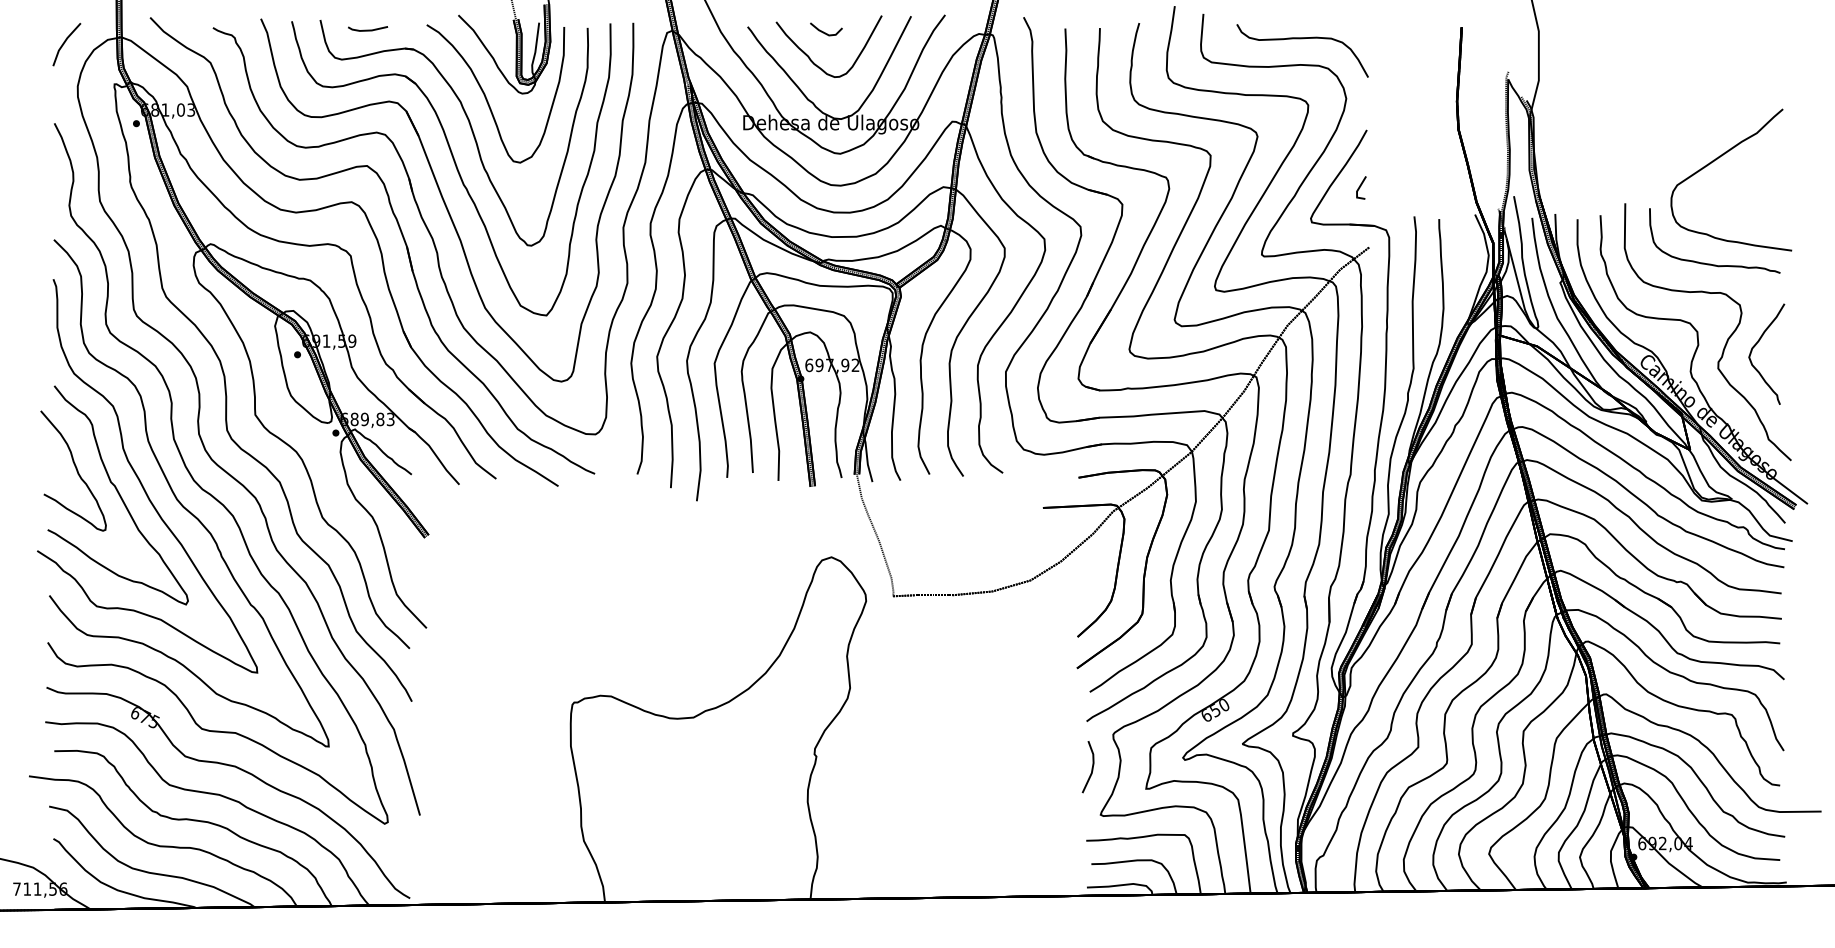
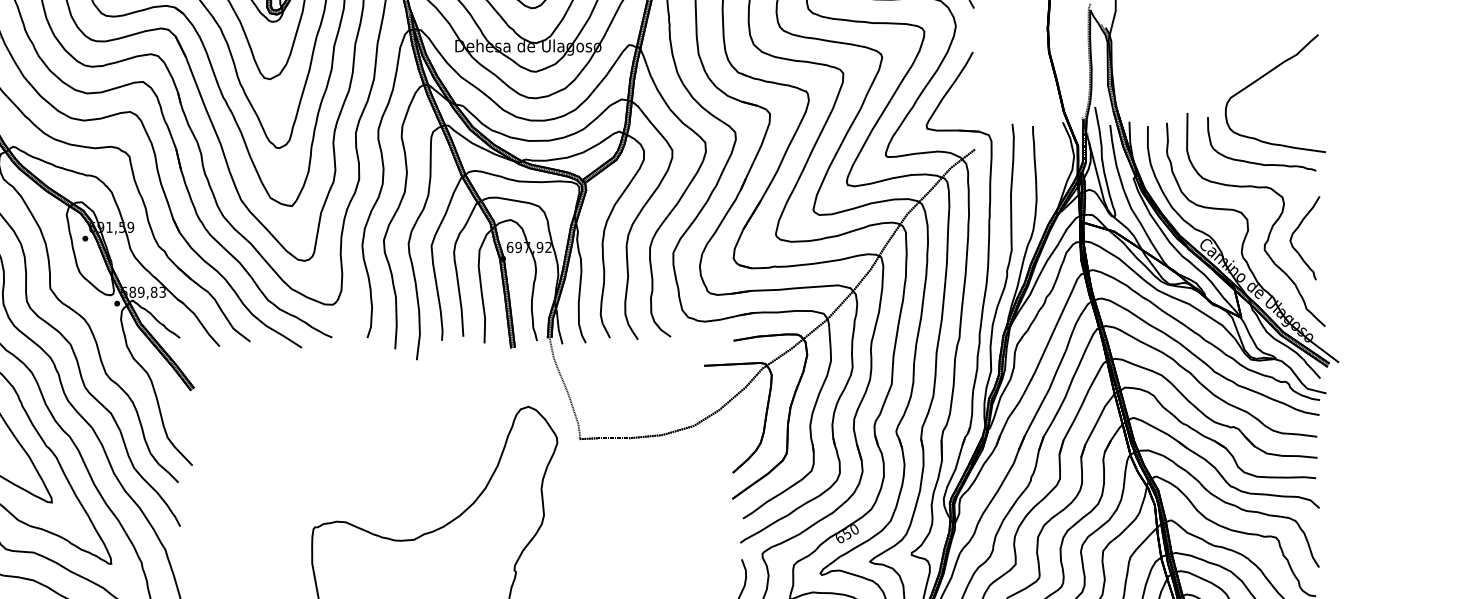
line: (1361, 186) -> (968, 98), removed

